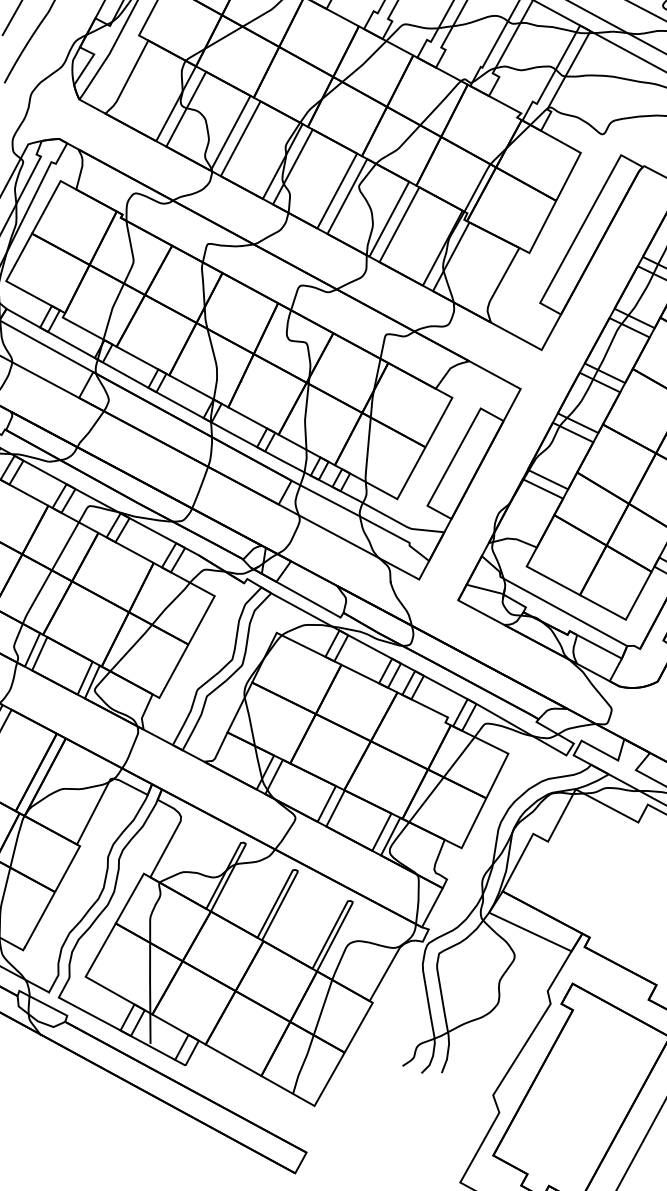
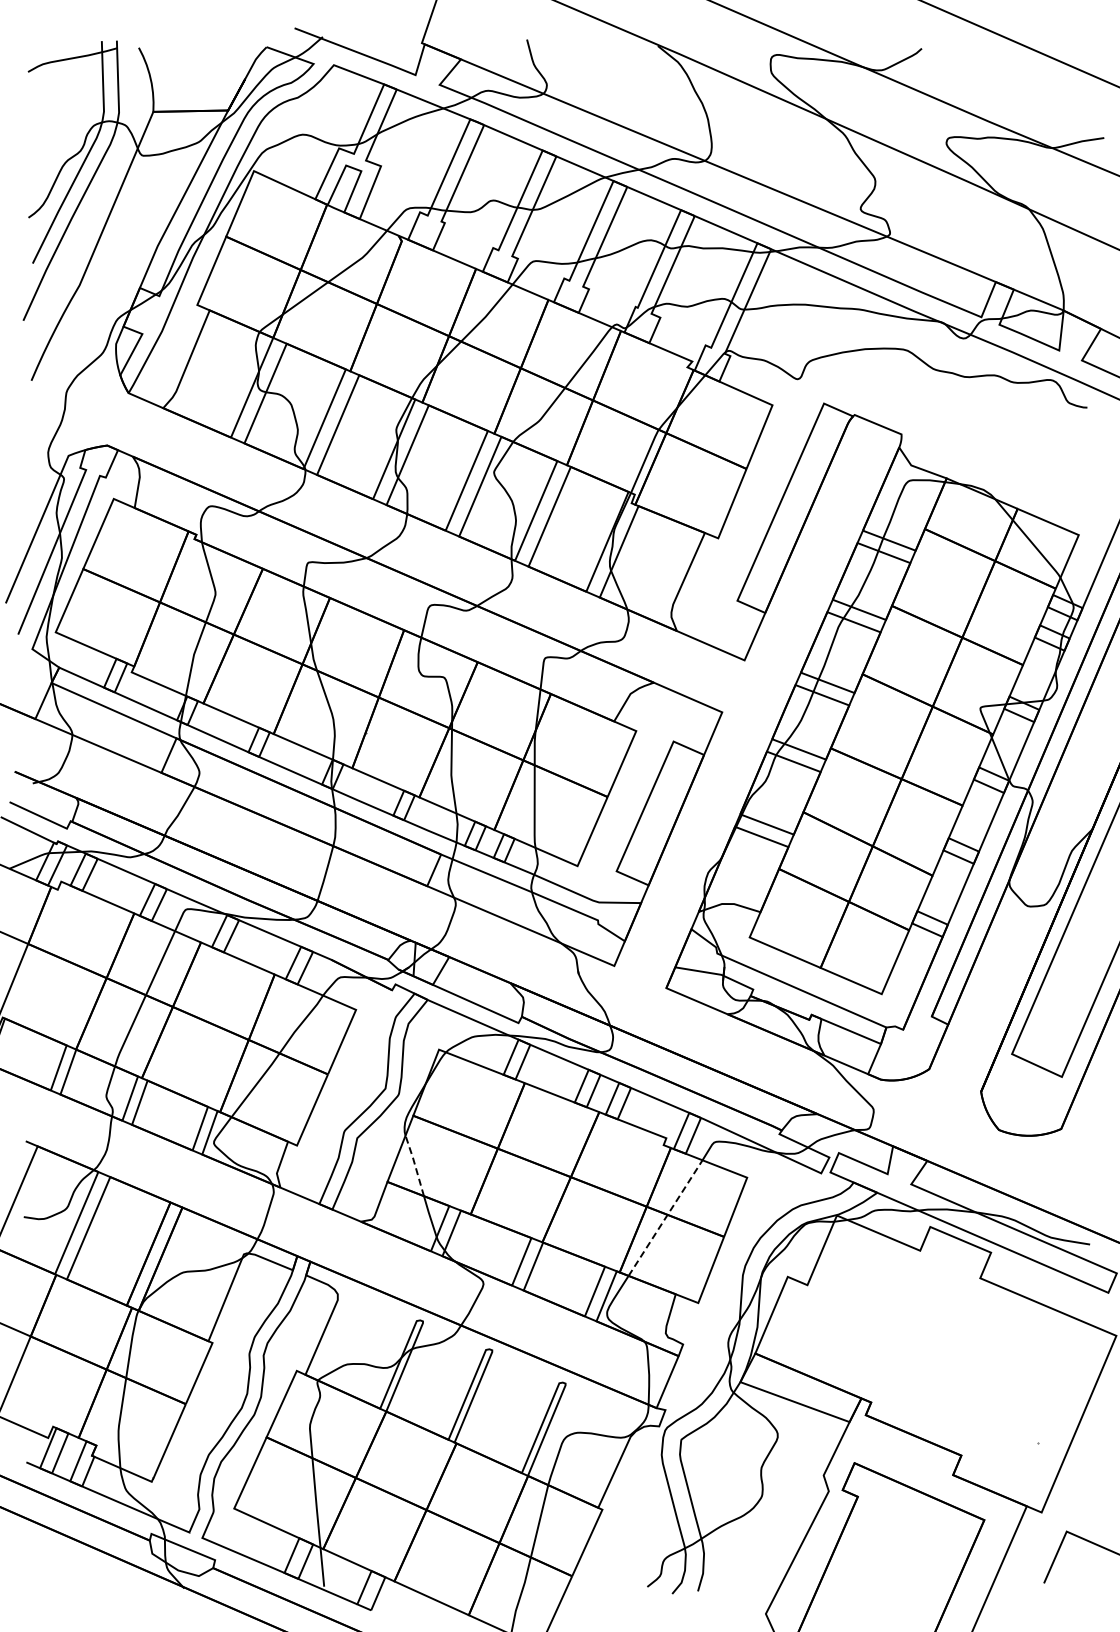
line: (250, 721) -> (415, 1165), solid -> dashed
line: (441, 779) -> (665, 1218), solid -> dashed

